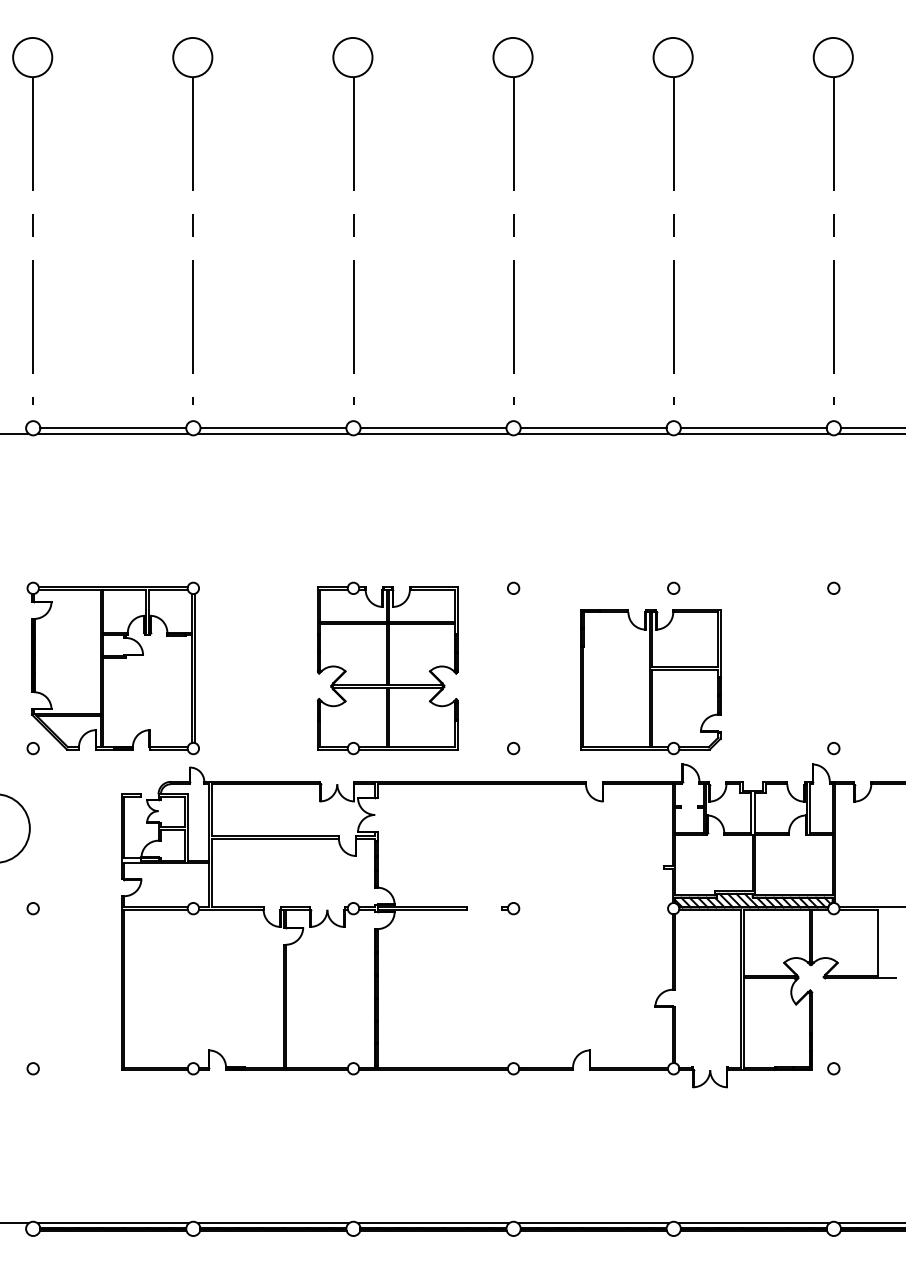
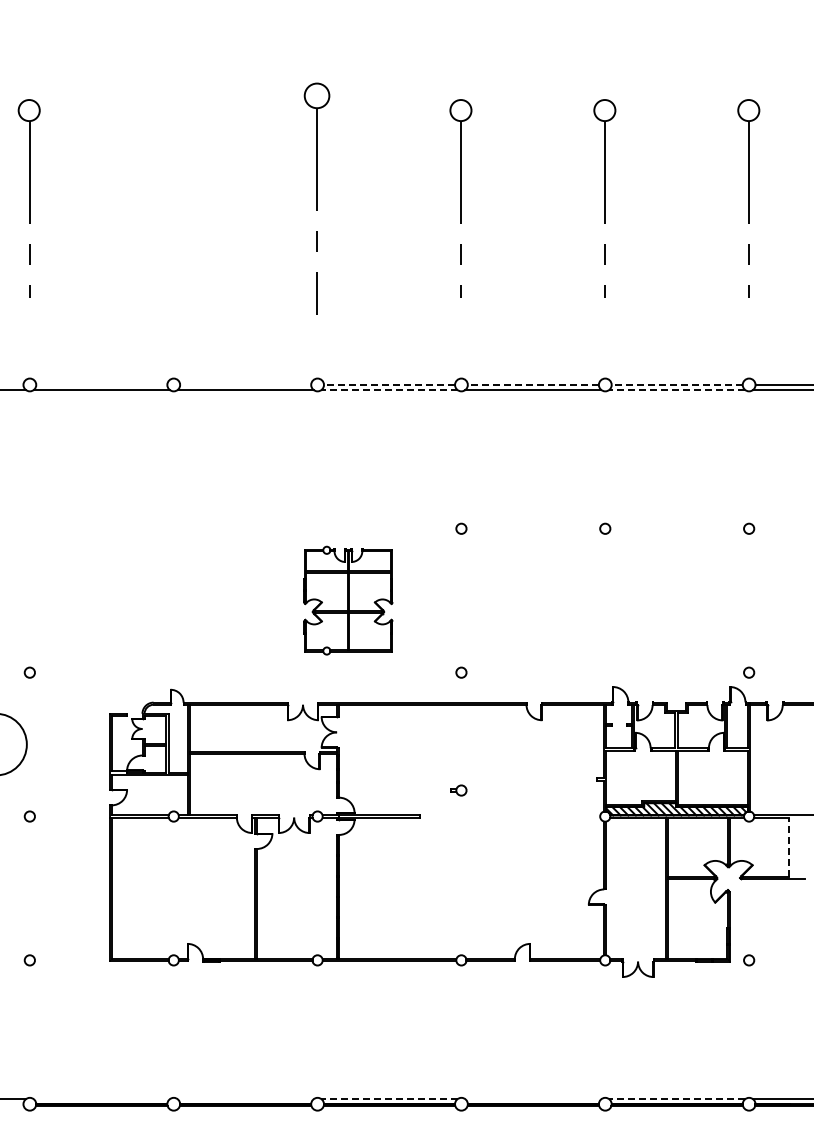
part: (31, 220) -> (28, 198), size x0.6
part: (191, 220) -> (172, 198), removed
part: (352, 220) -> (316, 198), size x0.7
part: (512, 220) -> (460, 198), size x0.6
part: (672, 220) -> (604, 198), size x0.6
part: (833, 220) -> (748, 198), size x0.6
line: (112, 427) -> (101, 384), removed
line: (273, 427) -> (245, 384), removed
line: (433, 427) -> (389, 384), solid -> dashed
line: (593, 427) -> (533, 384), solid -> dashed
line: (754, 427) -> (677, 384), solid -> dashed
line: (433, 434) -> (389, 390), solid -> dashed
line: (752, 434) -> (676, 390), solid -> dashed
part: (112, 668) -> (101, 600), removed
part: (387, 668) -> (348, 600), size x0.7
part: (650, 681) -> (584, 612), removed
part: (510, 908) -> (458, 790), moved
line: (878, 943) -> (789, 847), solid -> dashed
line: (112, 1223) -> (101, 1099), removed
line: (273, 1223) -> (245, 1099), removed
line: (433, 1223) -> (389, 1099), solid -> dashed
line: (593, 1223) -> (533, 1099), removed
line: (752, 1223) -> (676, 1099), solid -> dashed

